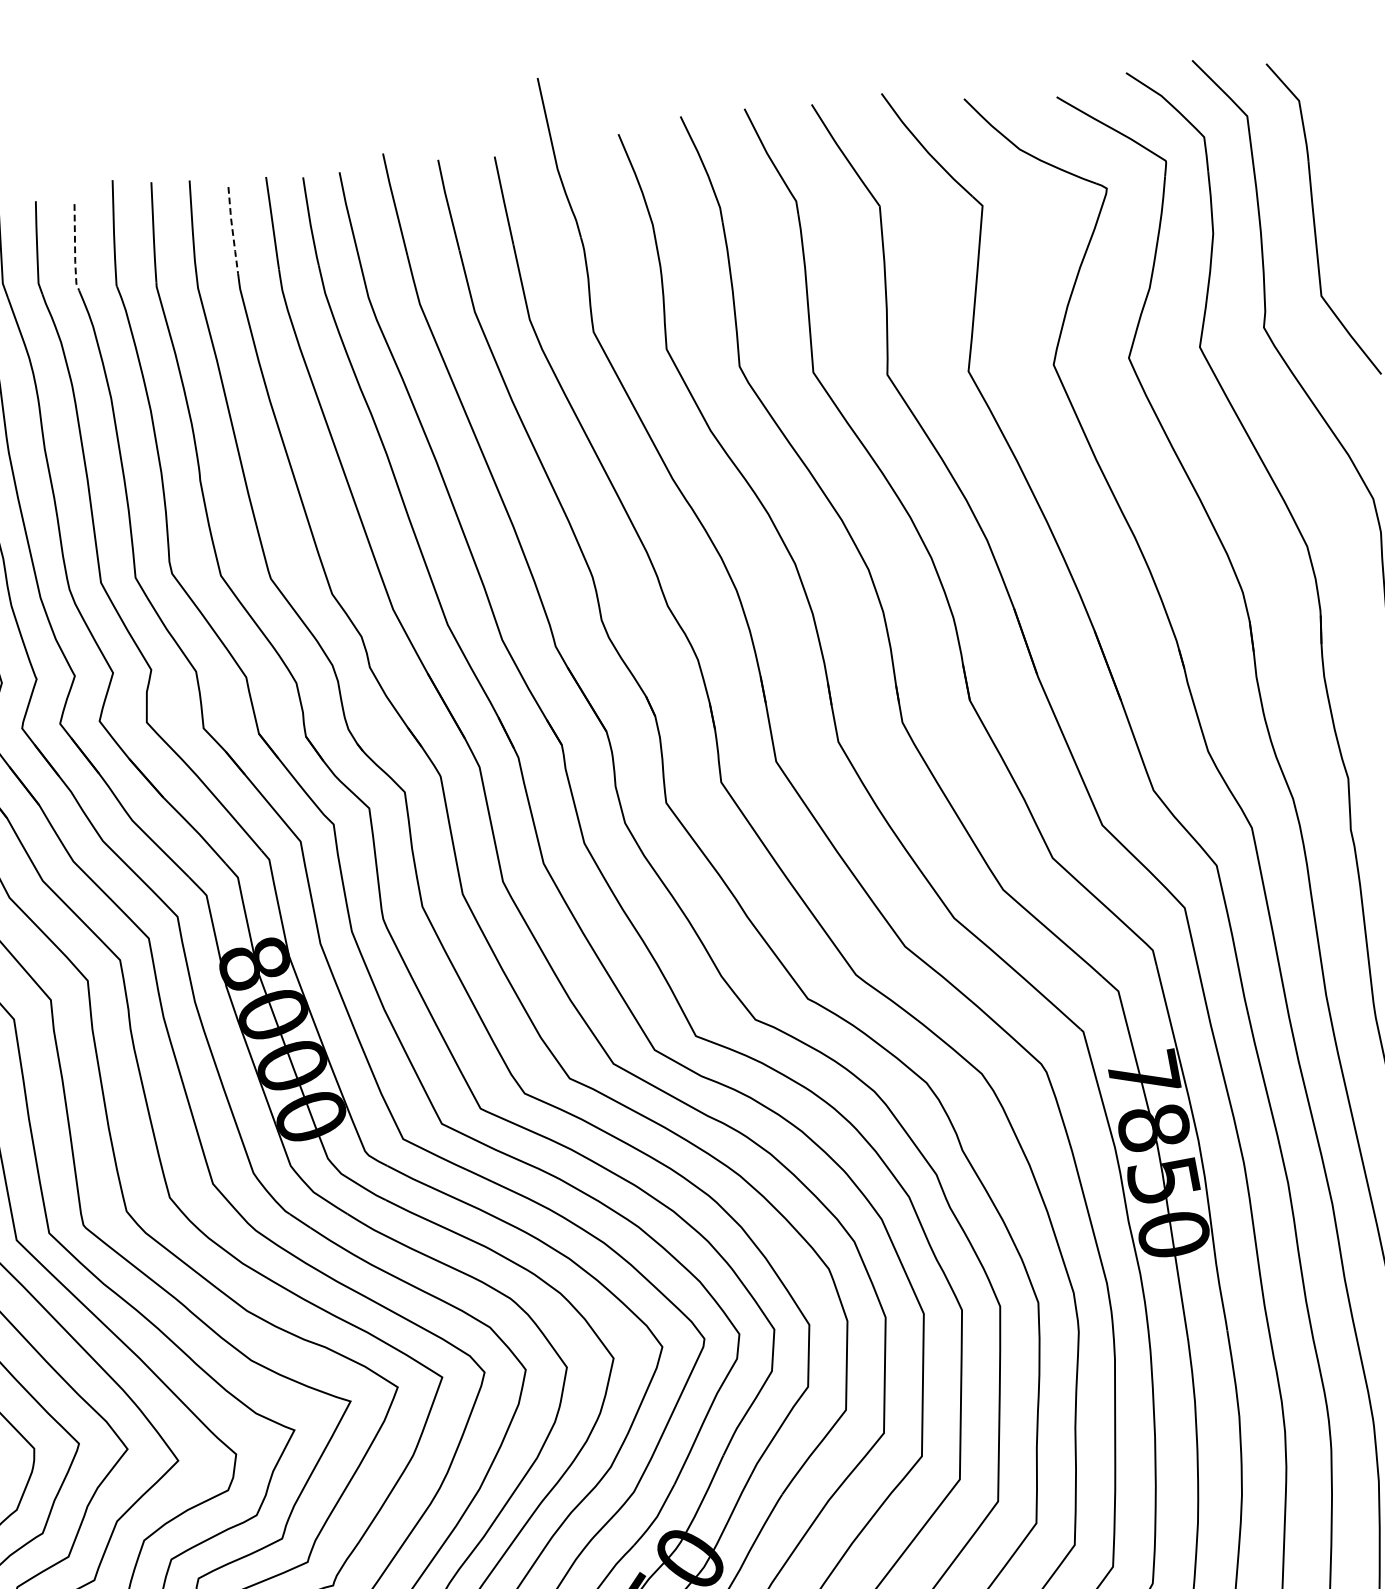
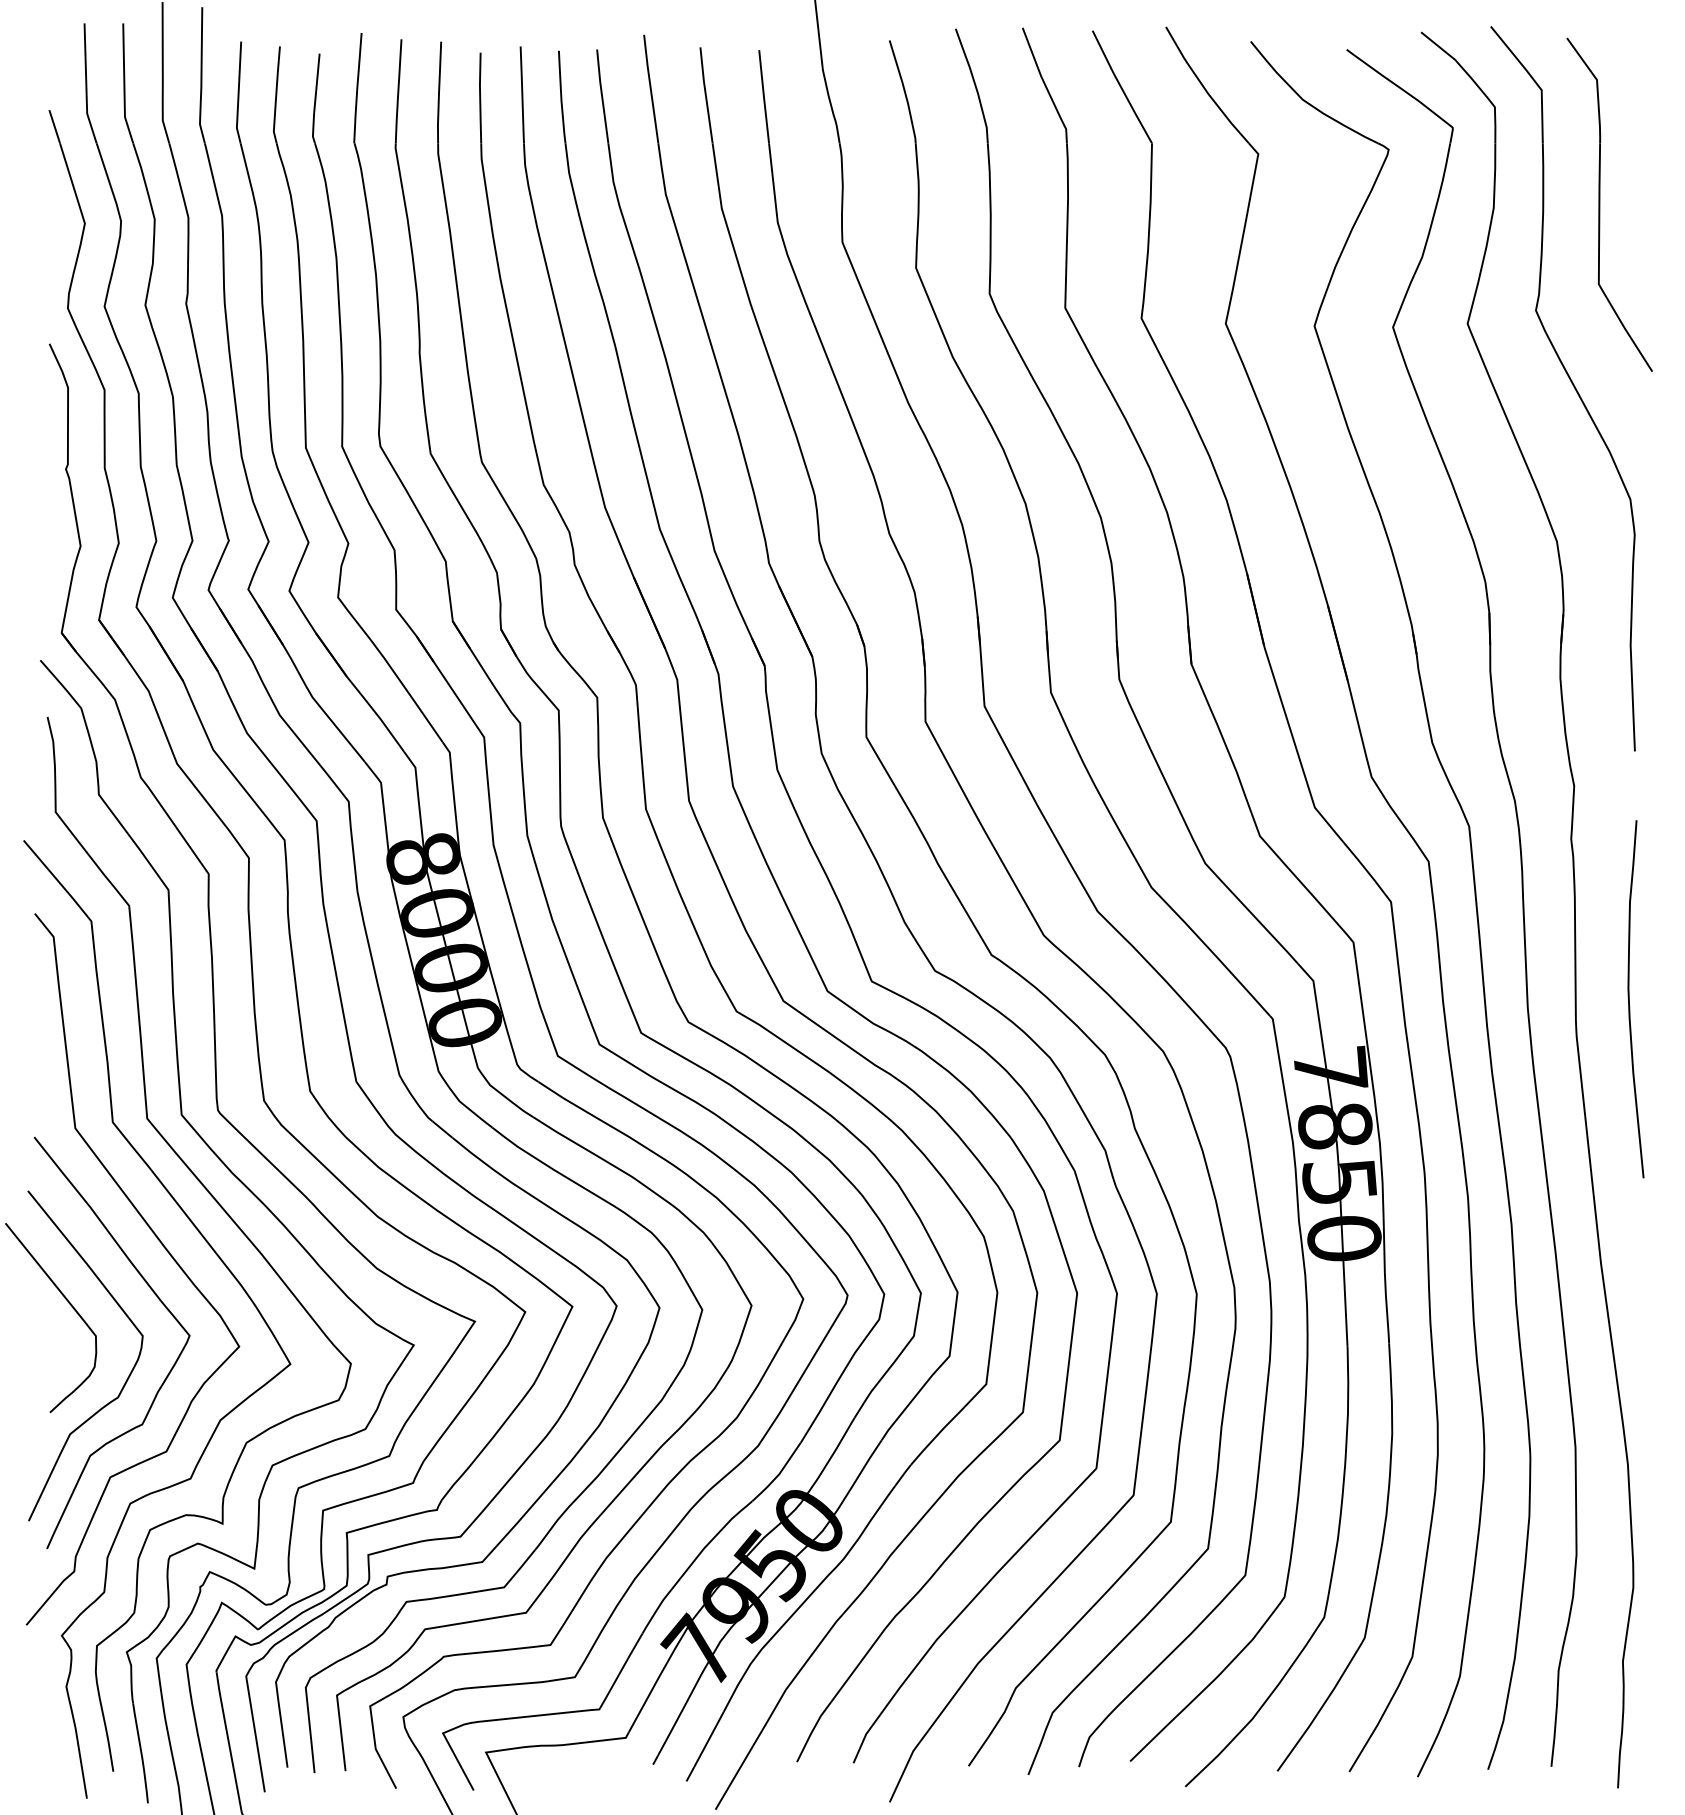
line: (232, 230) -> (480, 98), dashed -> solid
line: (75, 248) -> (315, 99), dashed -> solid

